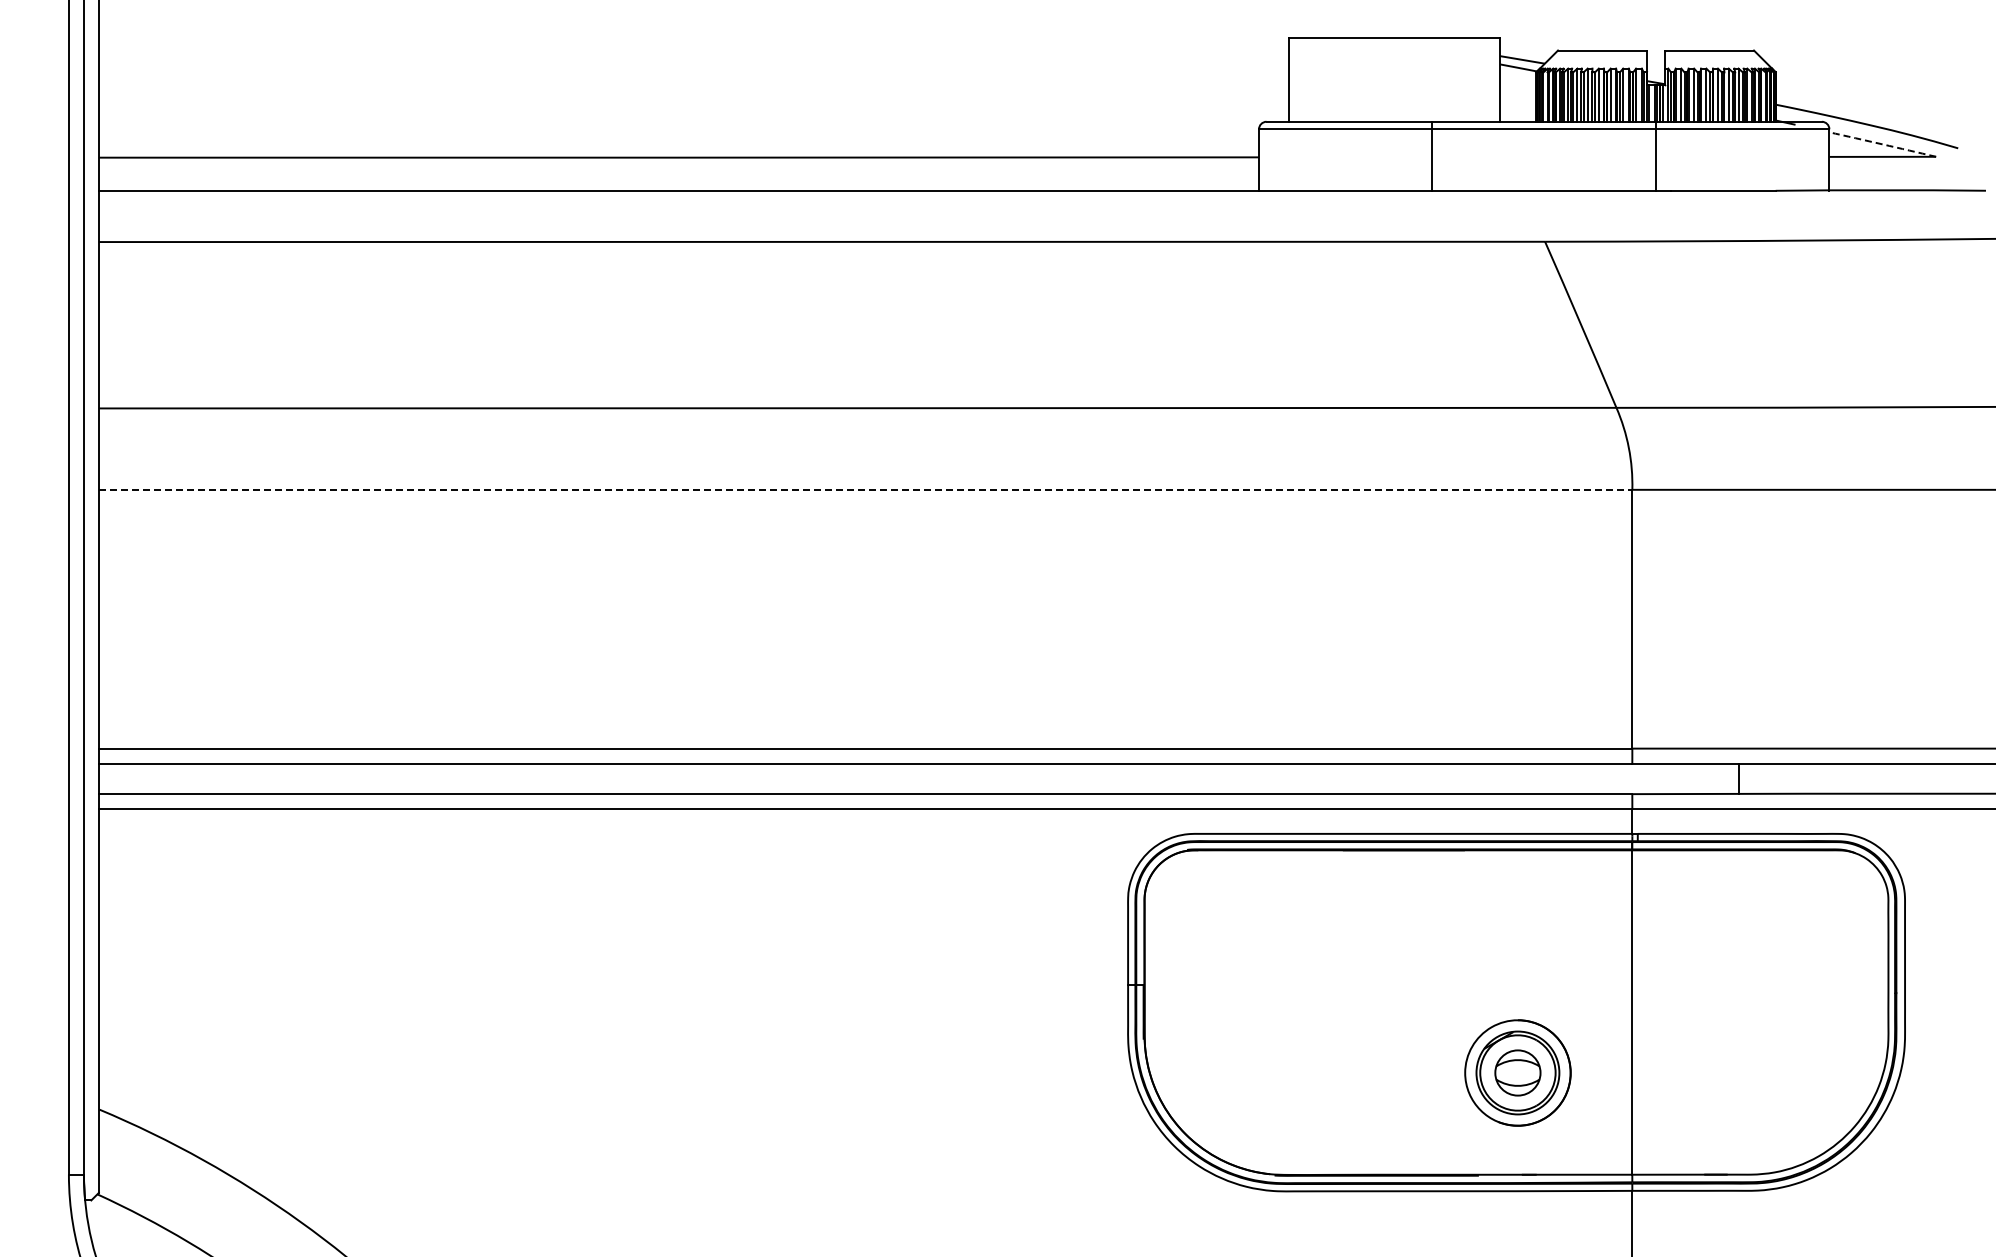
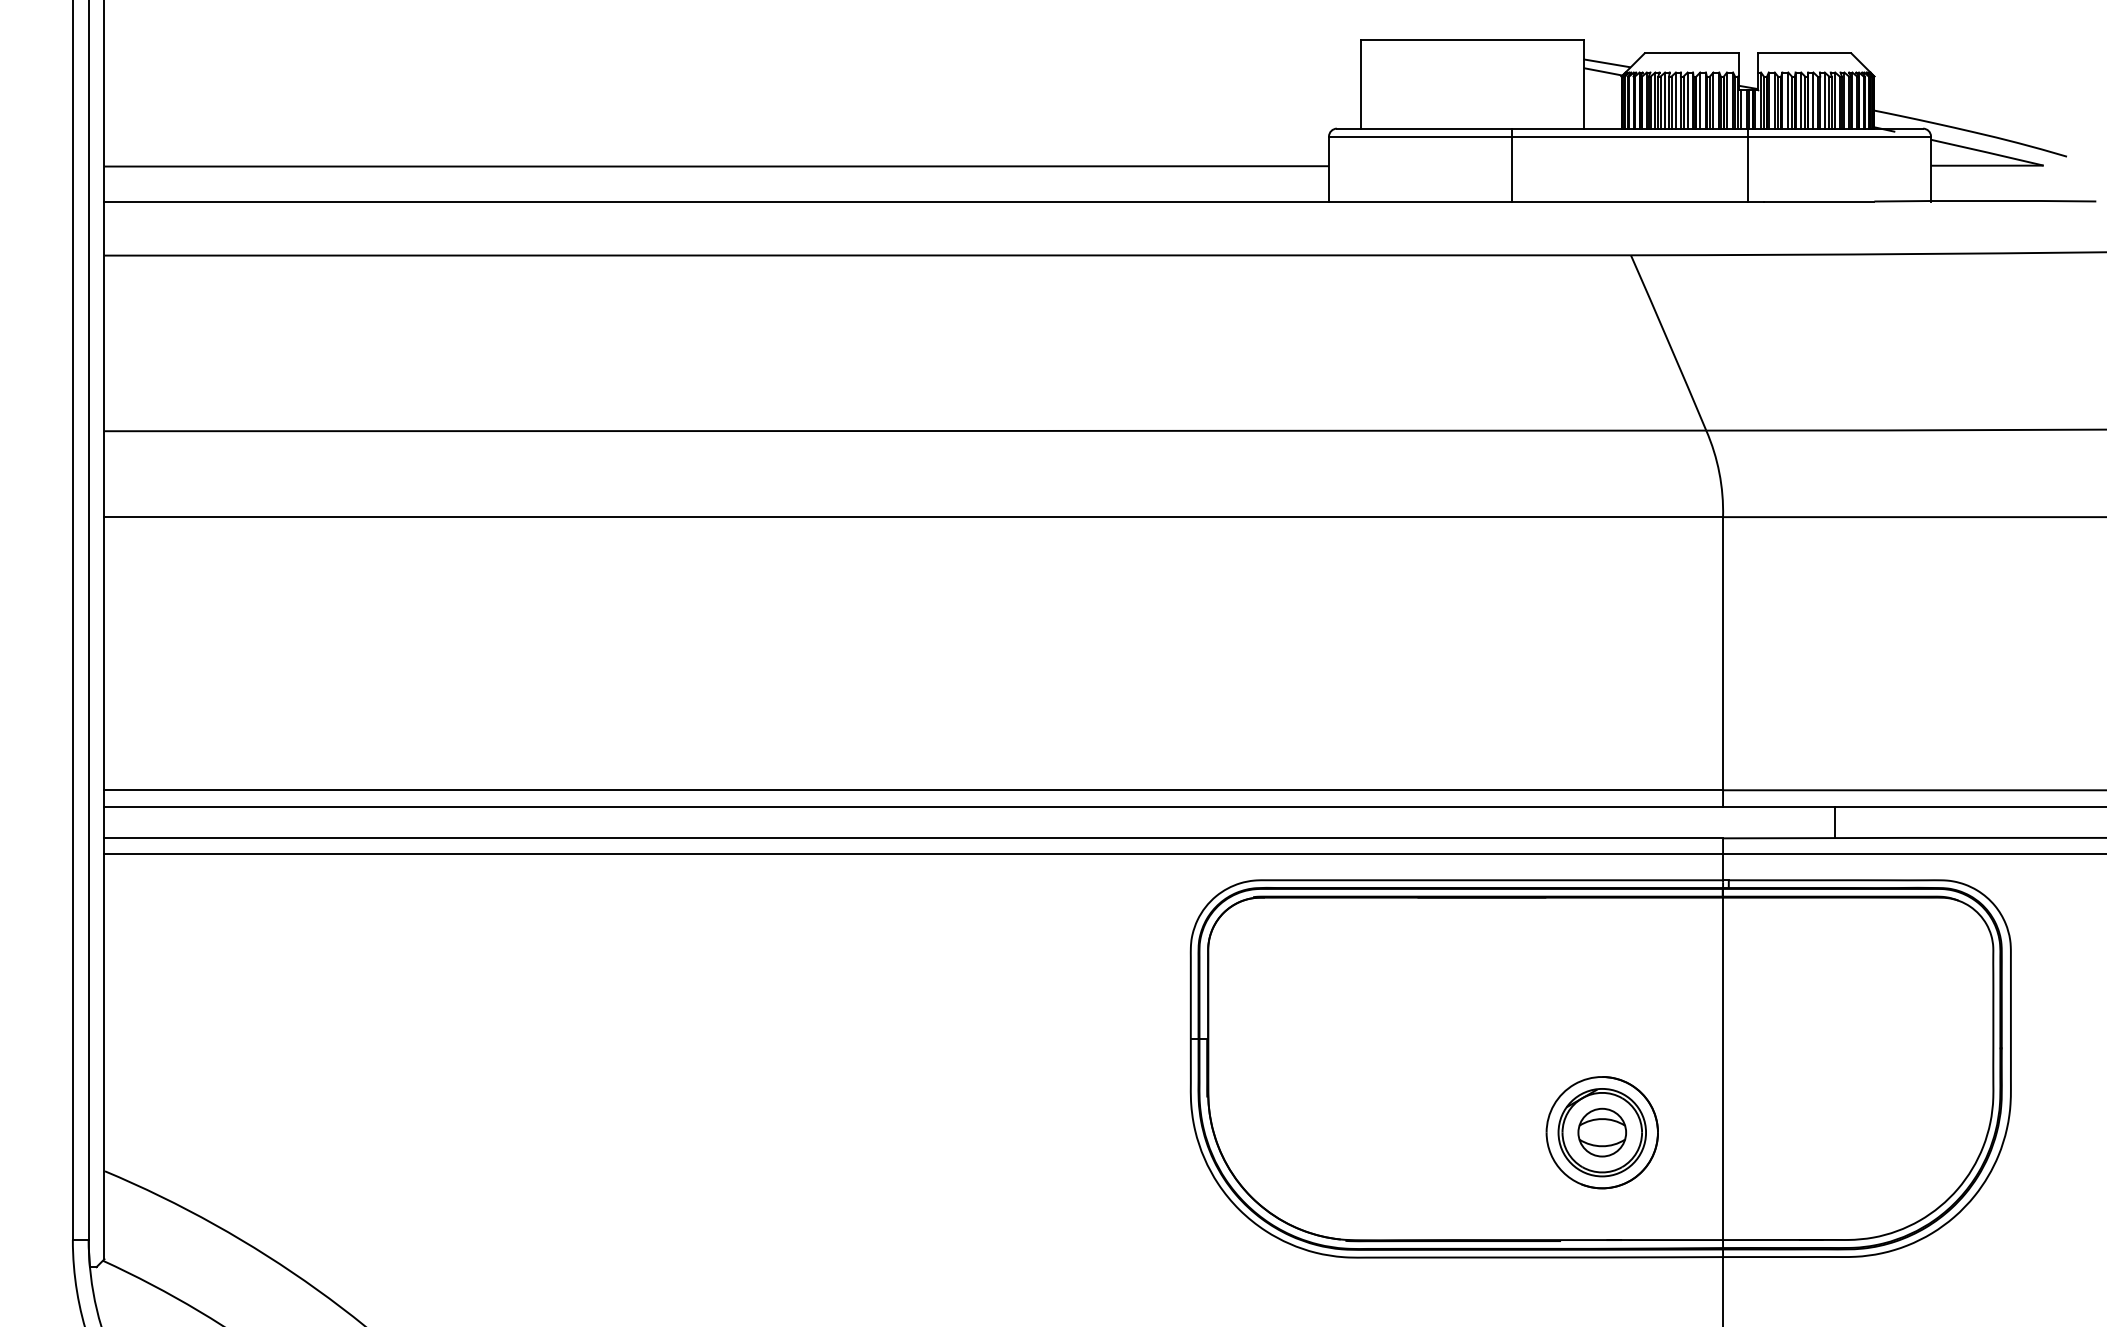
arc: (1882, 144) -> (1987, 152), dashed -> solid
line: (865, 489) -> (913, 516), dashed -> solid

